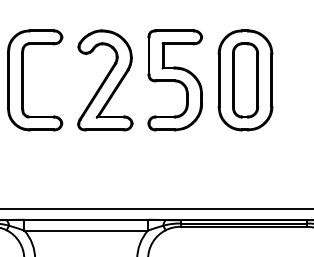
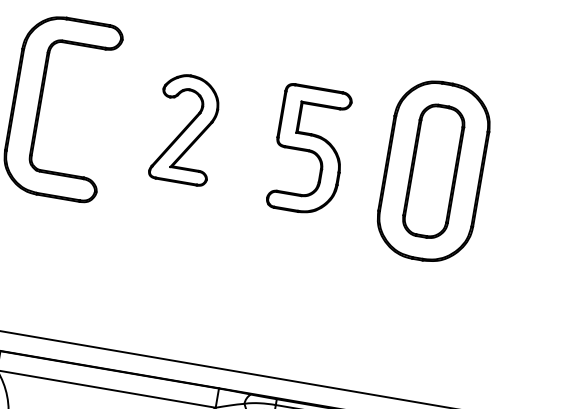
part: (105, 80) -> (186, 129), size x0.6
part: (174, 80) -> (308, 150), size x0.7

